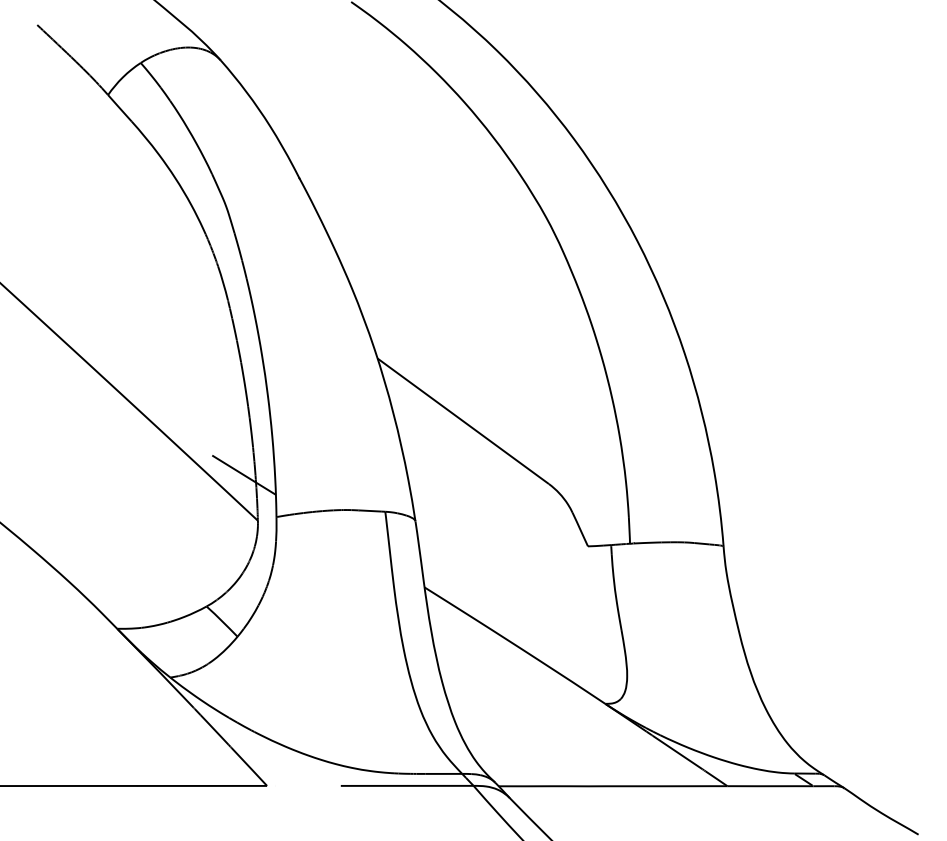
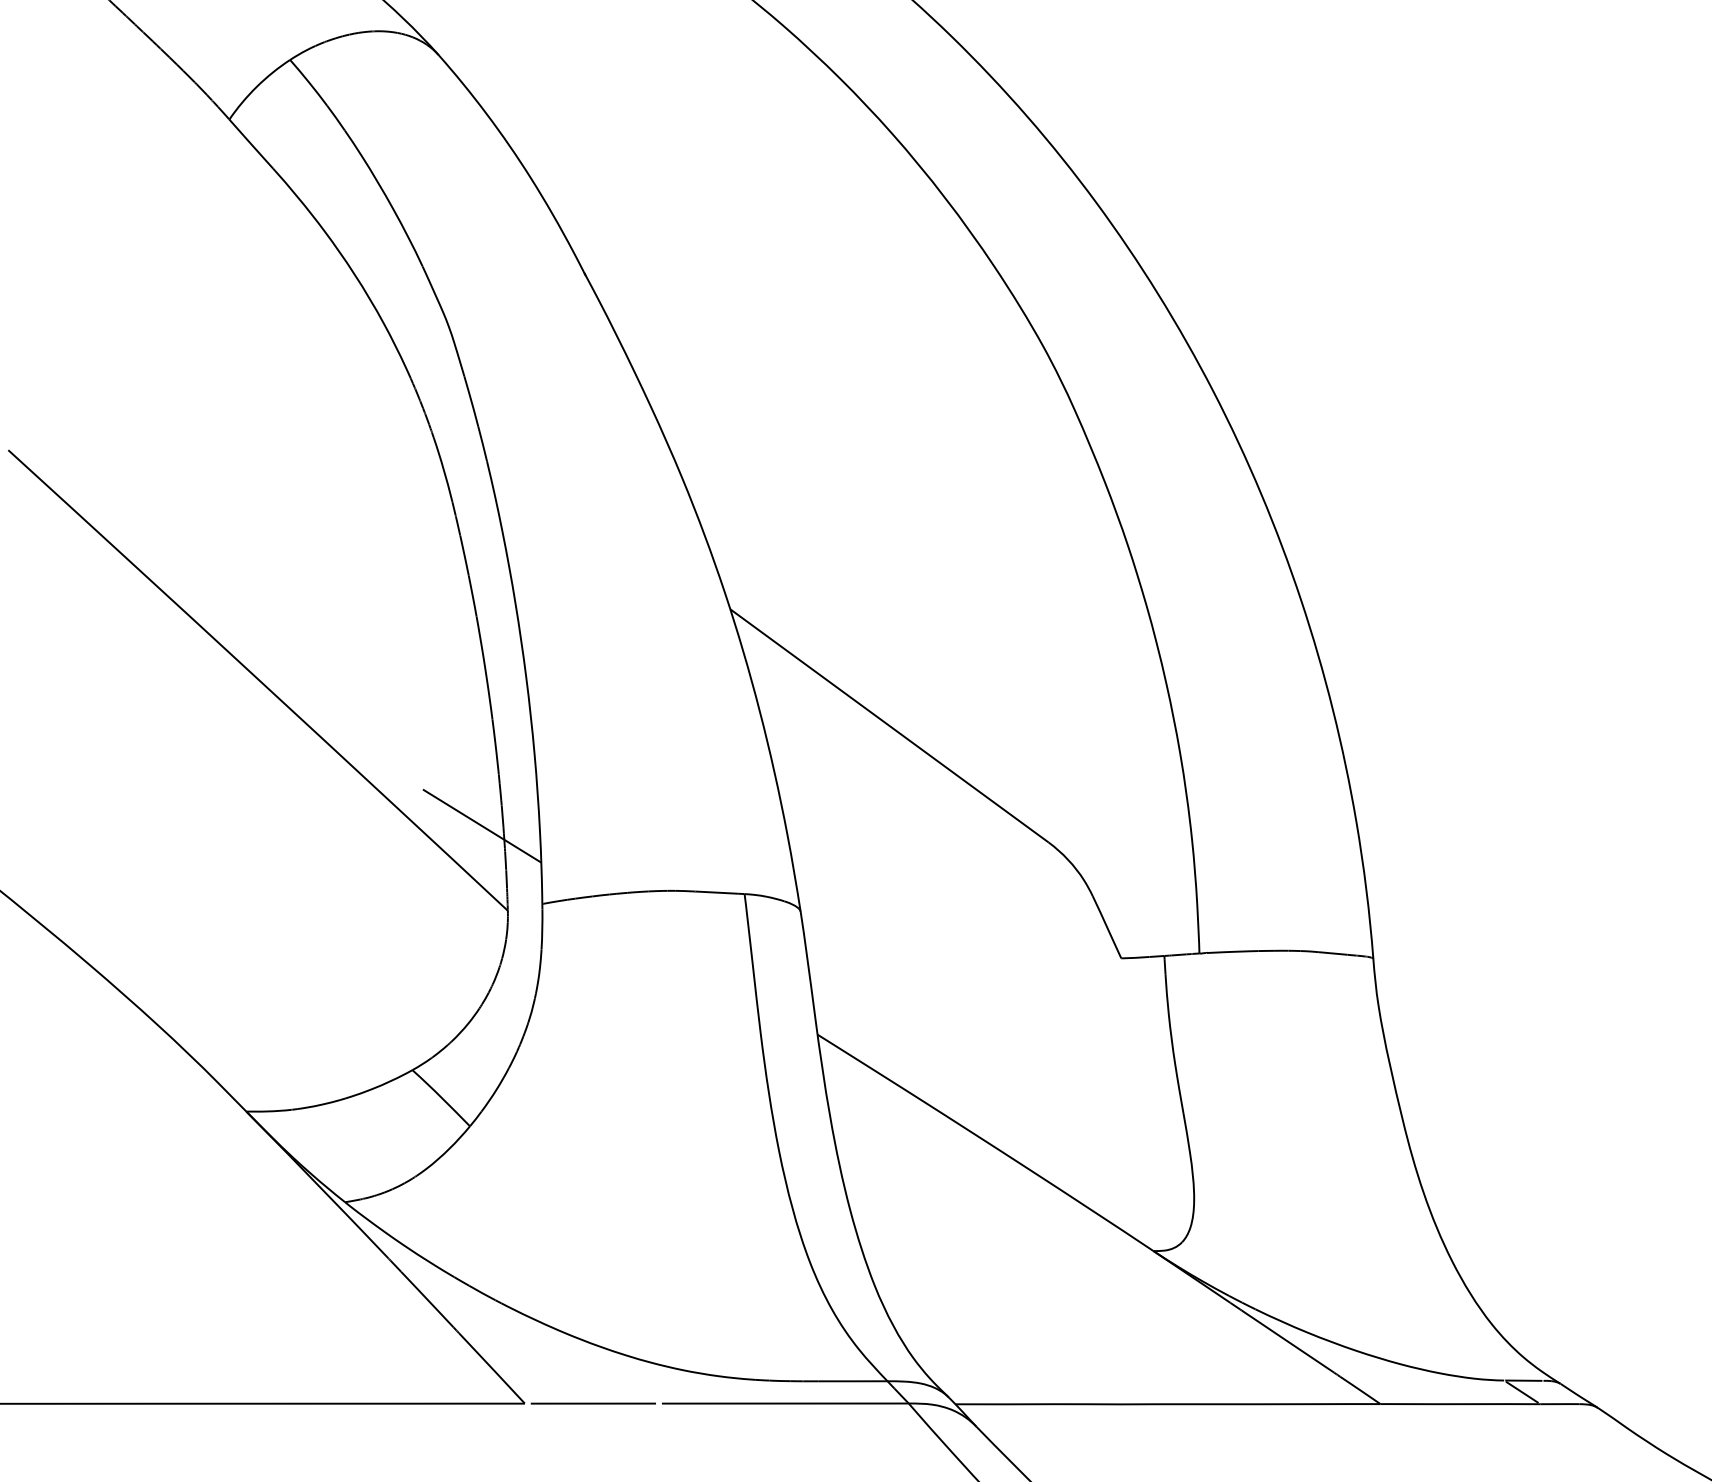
line: (303, 785) -> (592, 1402), added

